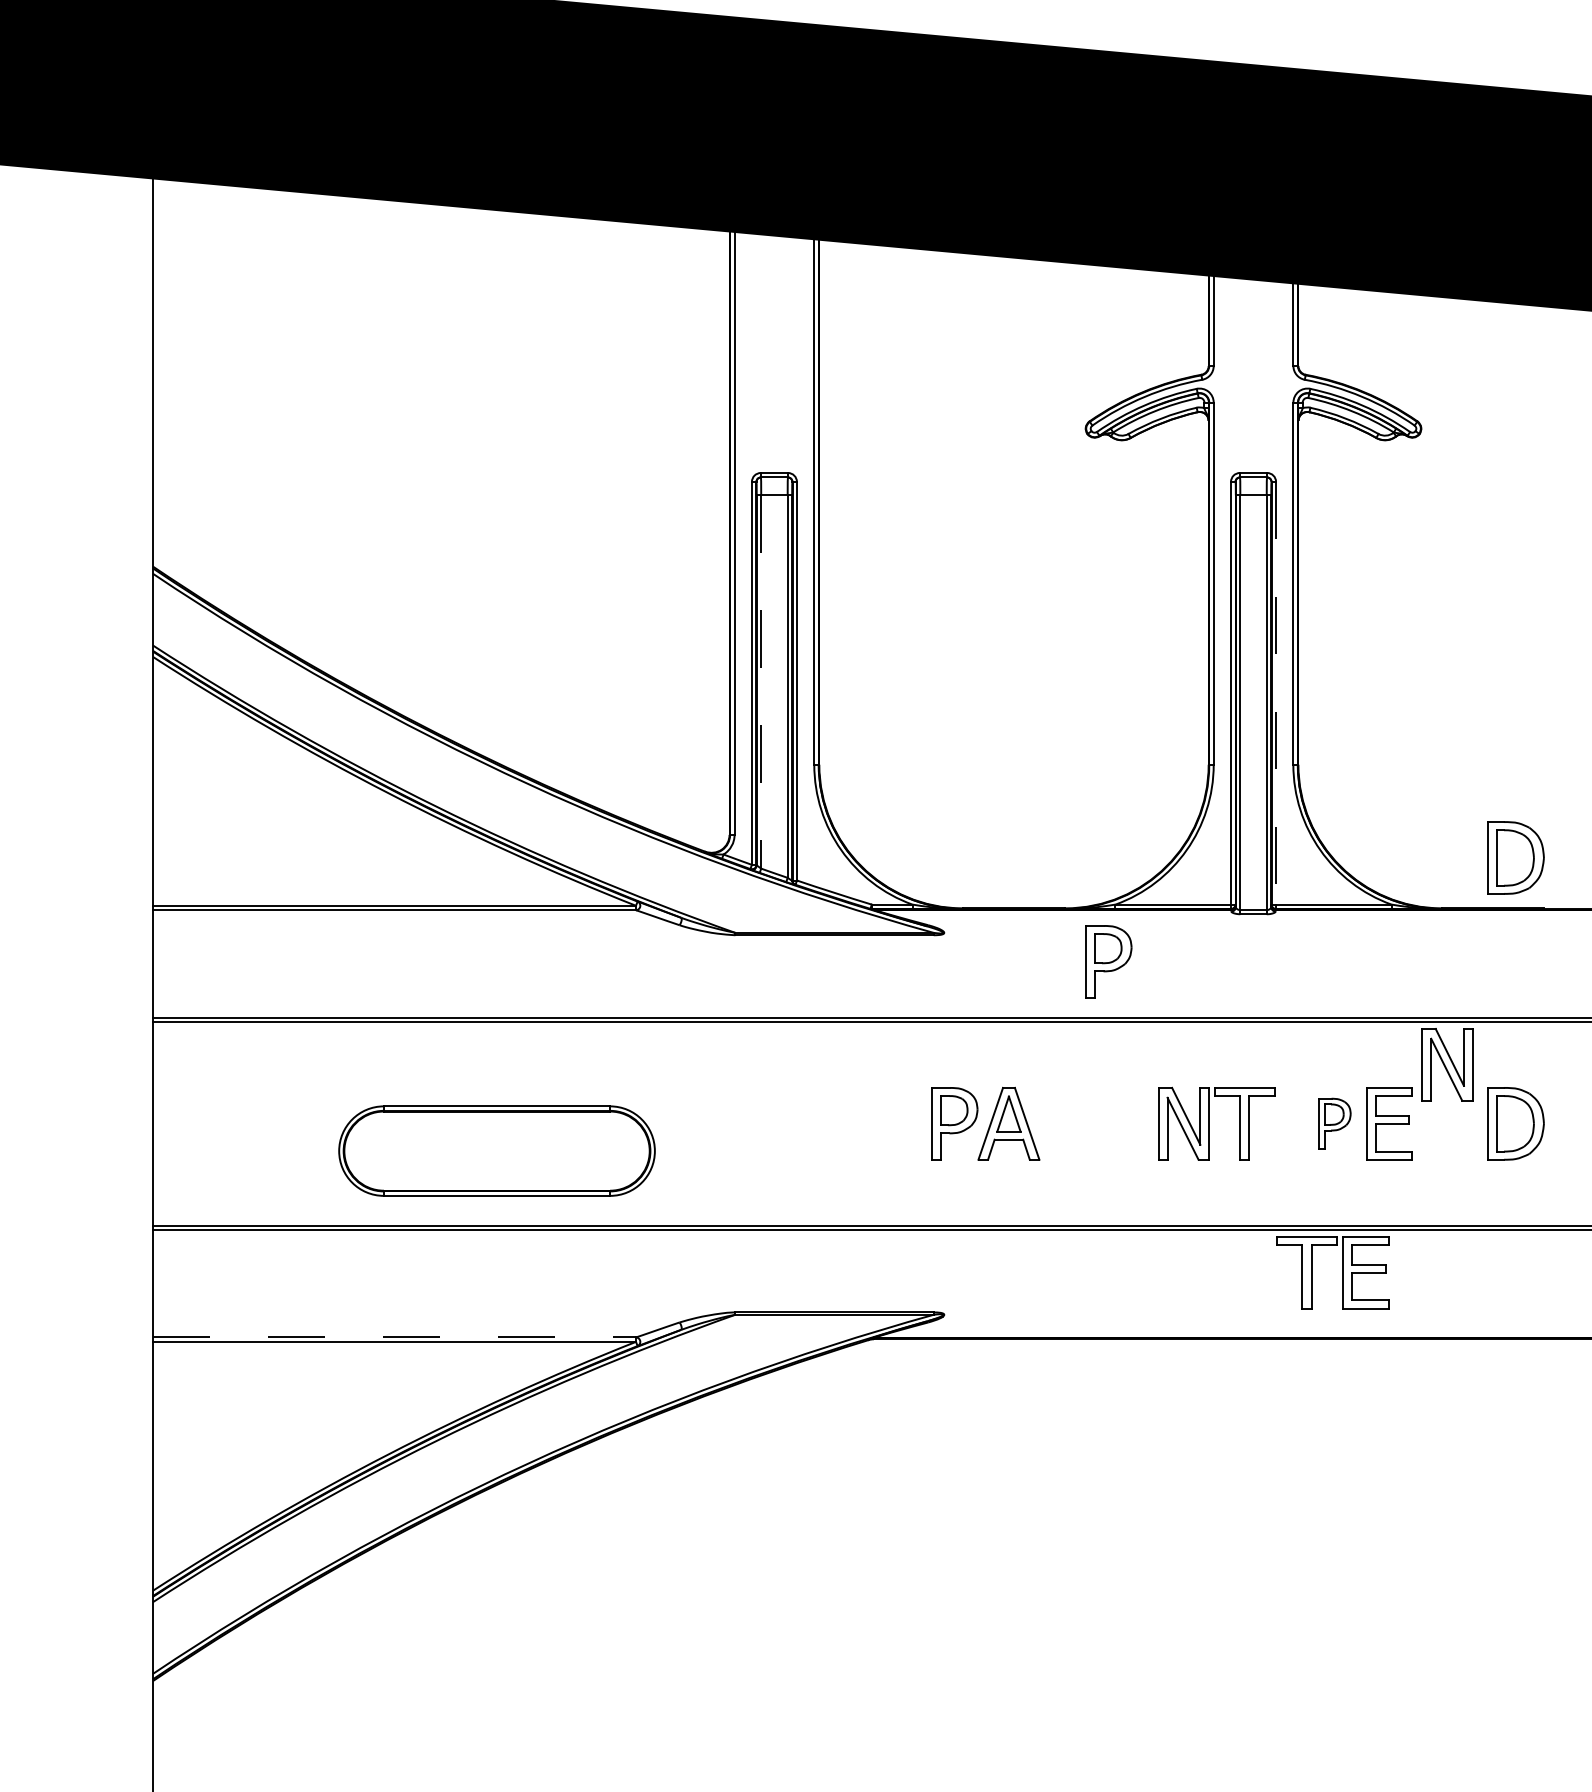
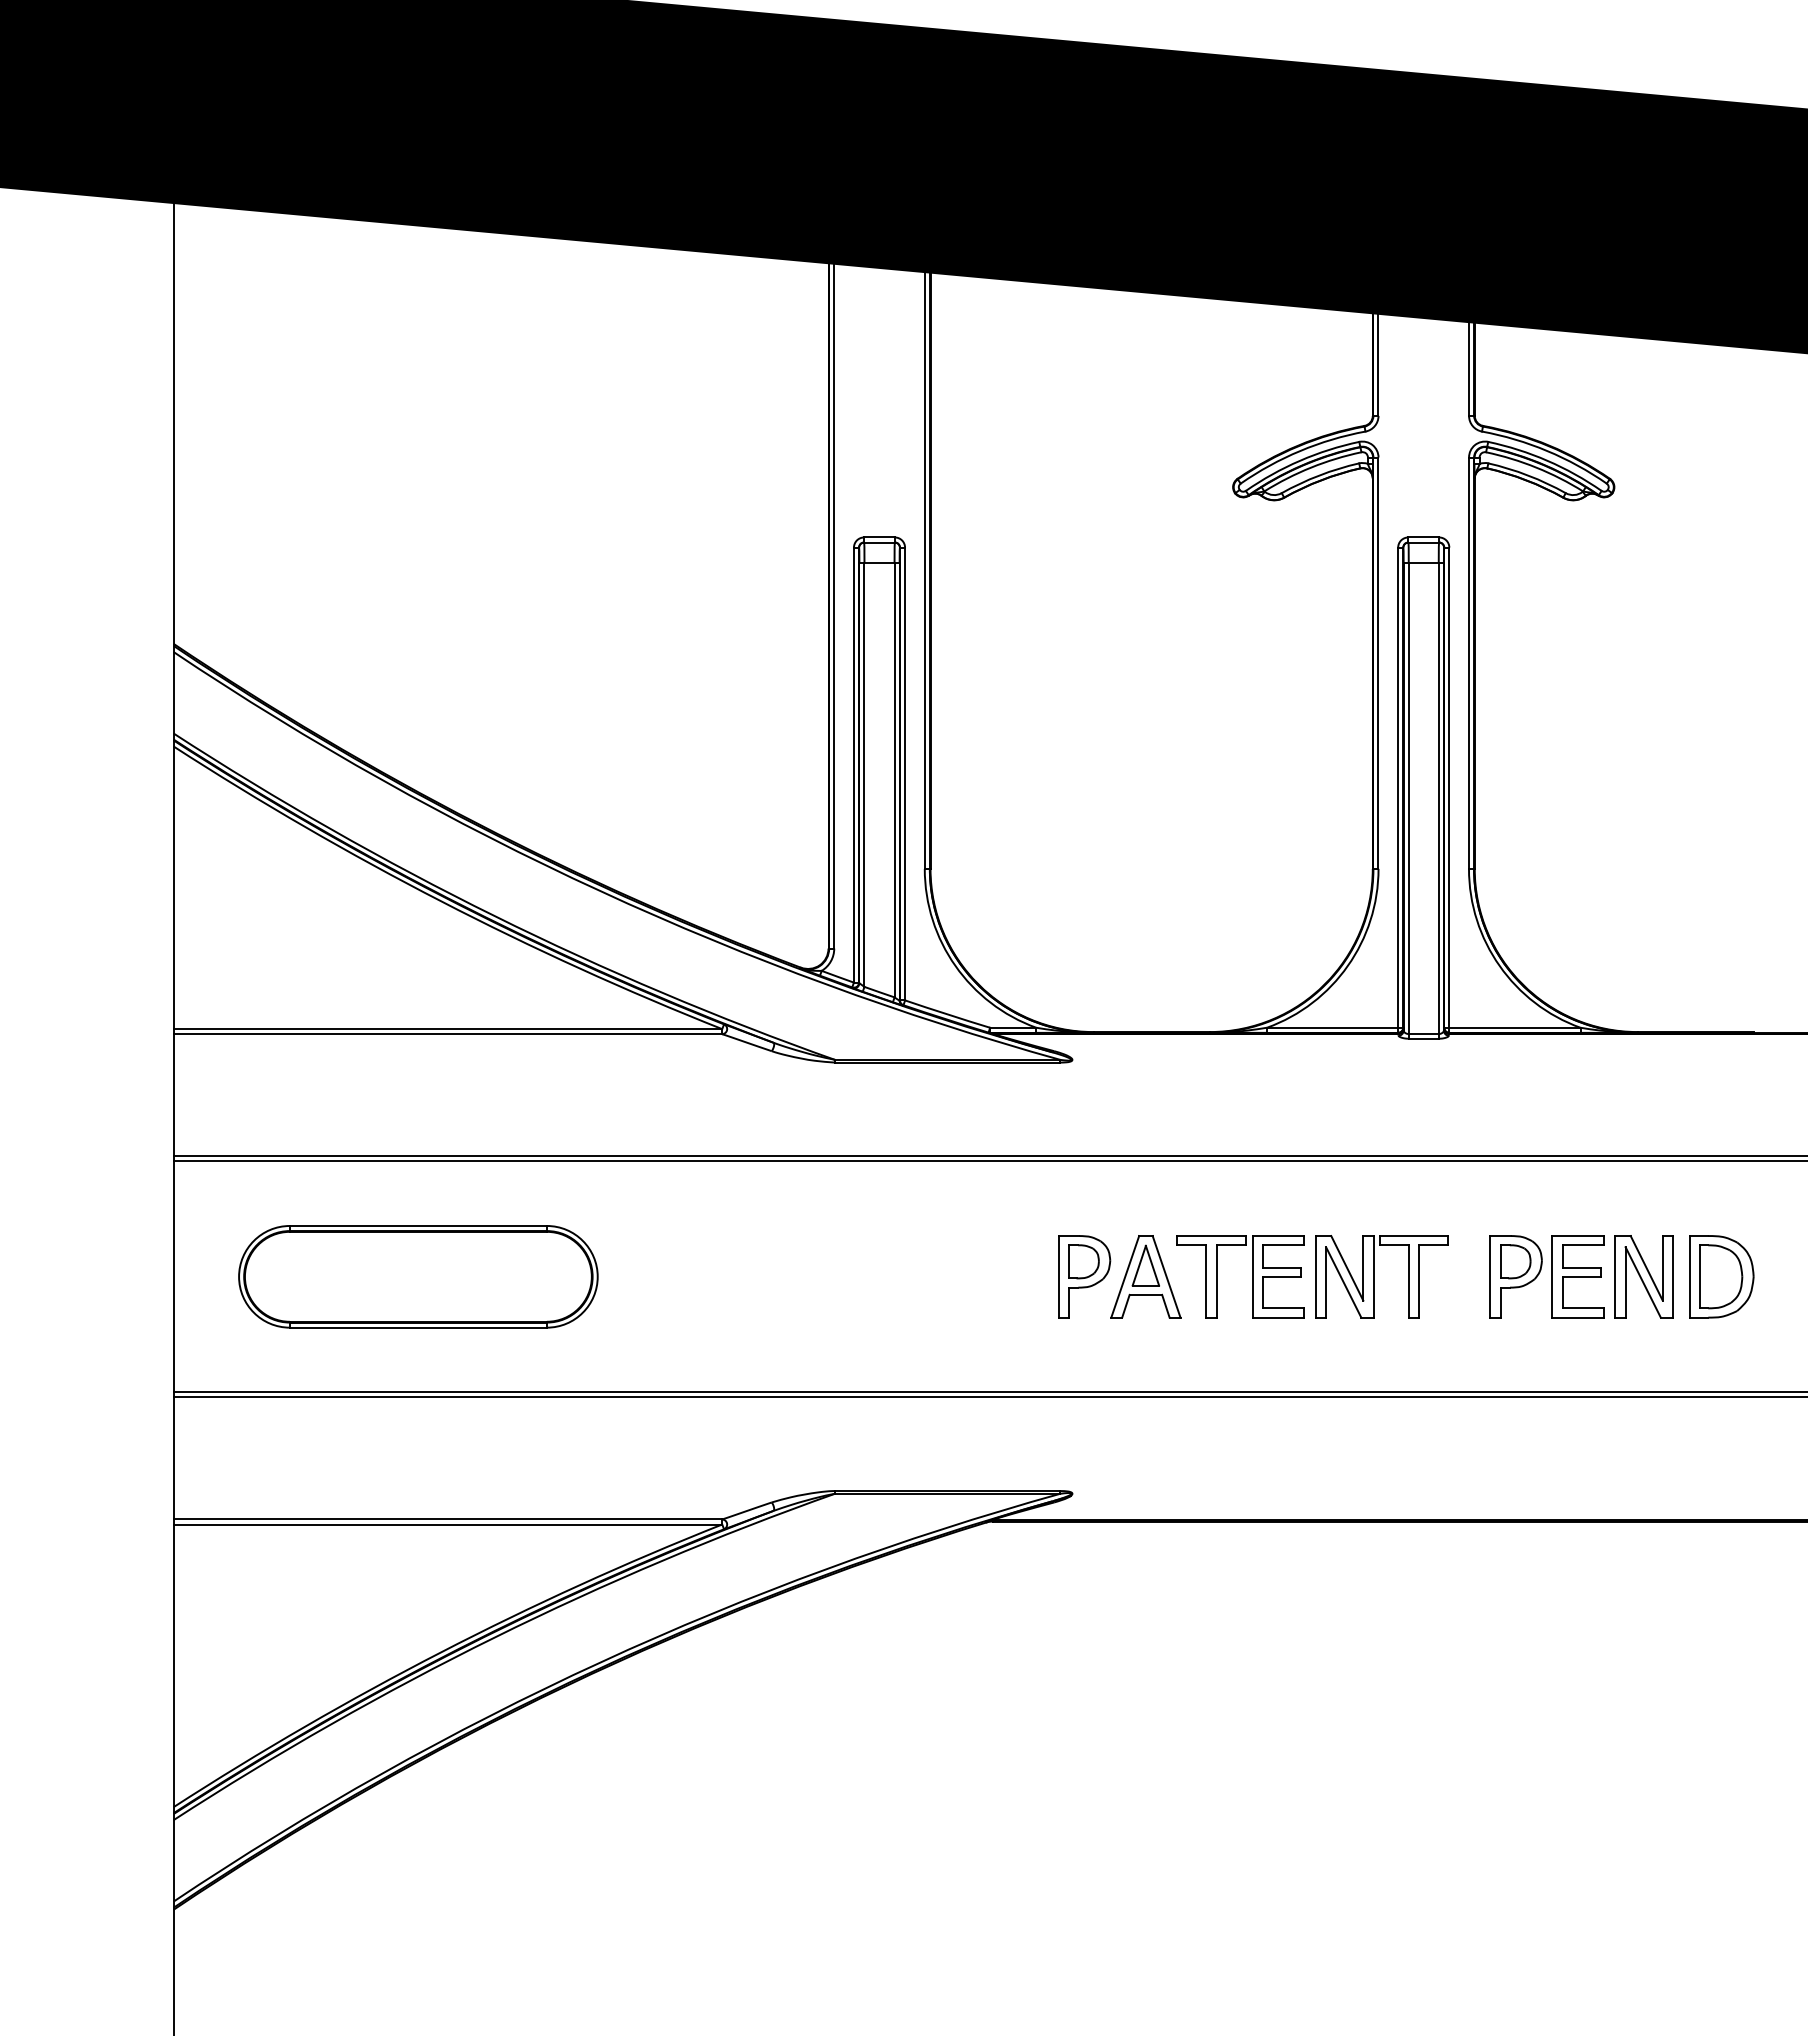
line: (761, 682) -> (864, 775), dashed -> solid
line: (1276, 693) -> (1449, 788), dashed -> solid
part: (1515, 857) -> (1721, 974), removed
part: (1108, 961) -> (1259, 1092), removed
part: (1446, 1064) -> (1643, 1276), moved
part: (1334, 1123) -> (1515, 1276), size x1.43
part: (497, 1150) -> (418, 1276), moved
part: (1343, 1272) -> (1252, 1276), moved
line: (395, 1337) -> (448, 1519), dashed -> solid

